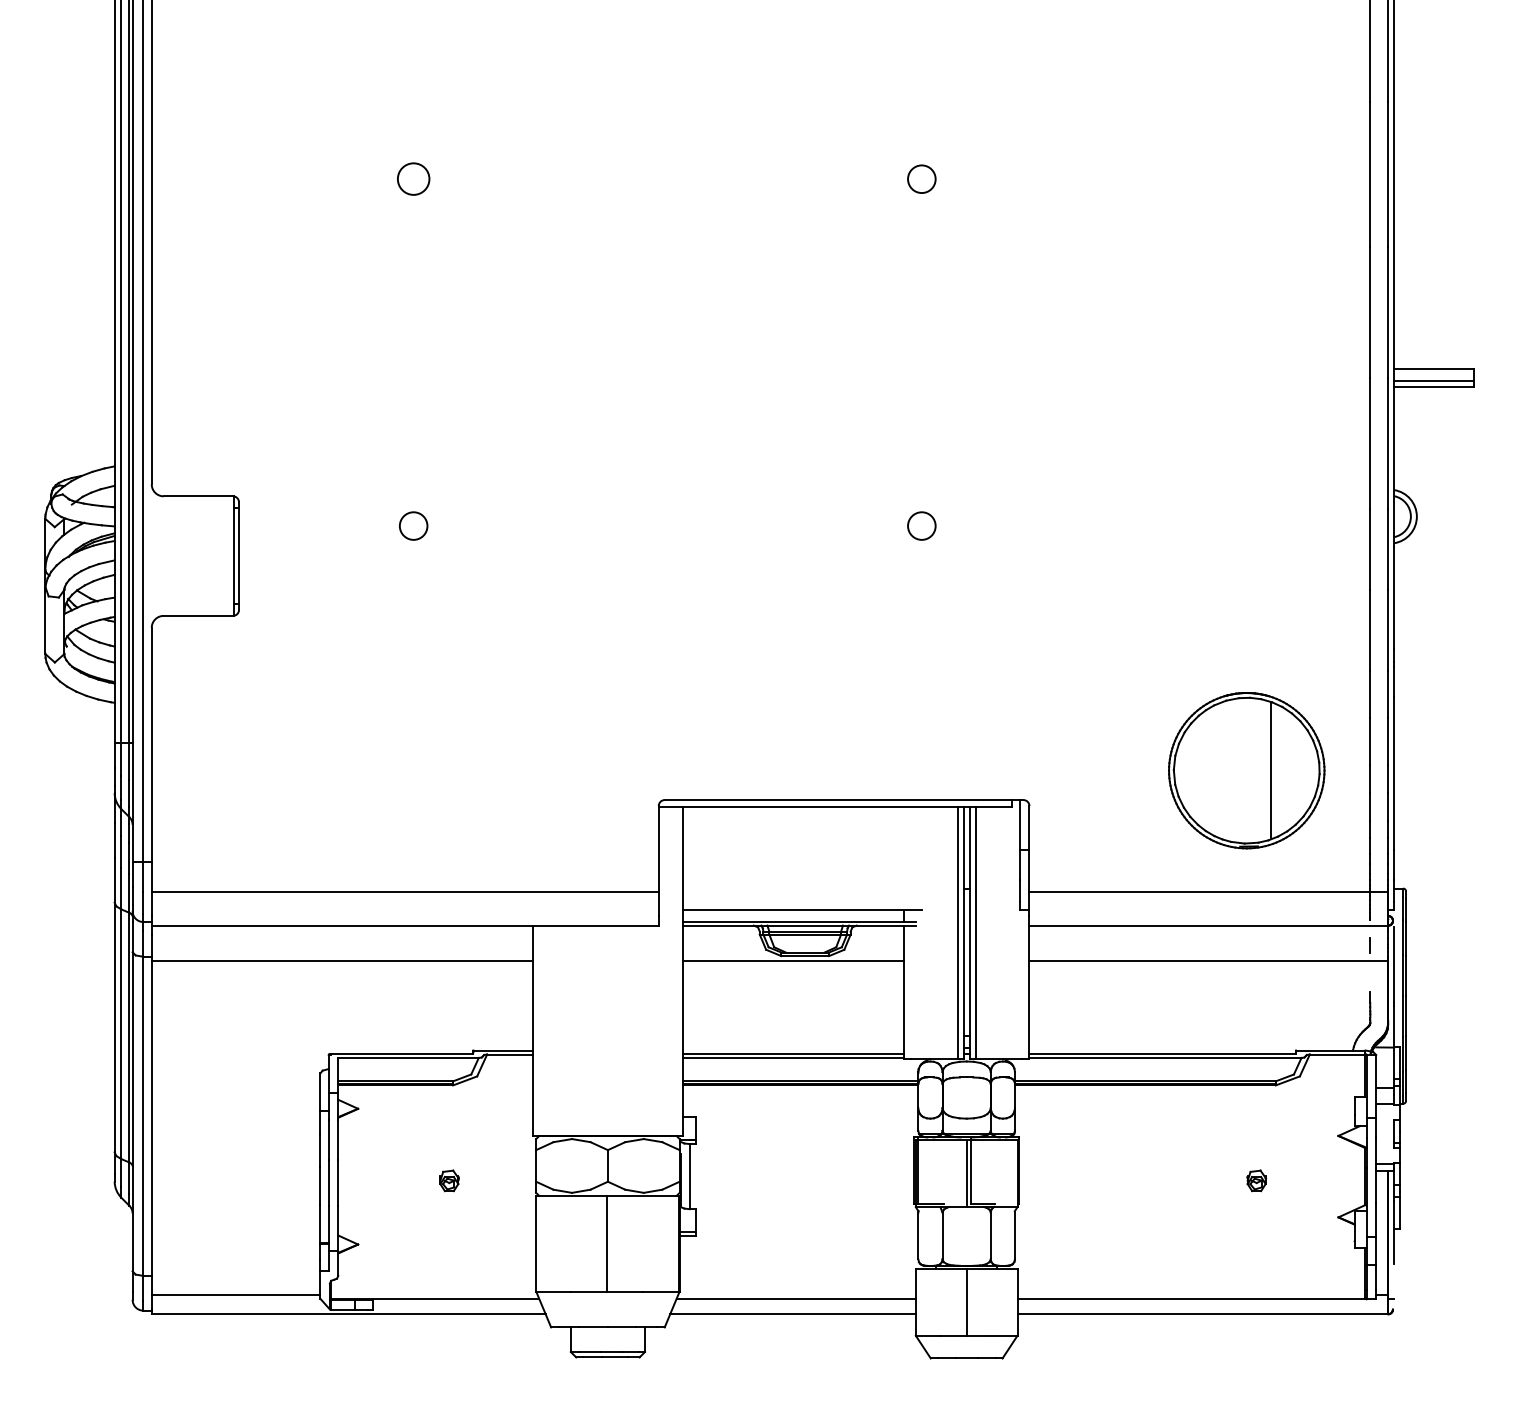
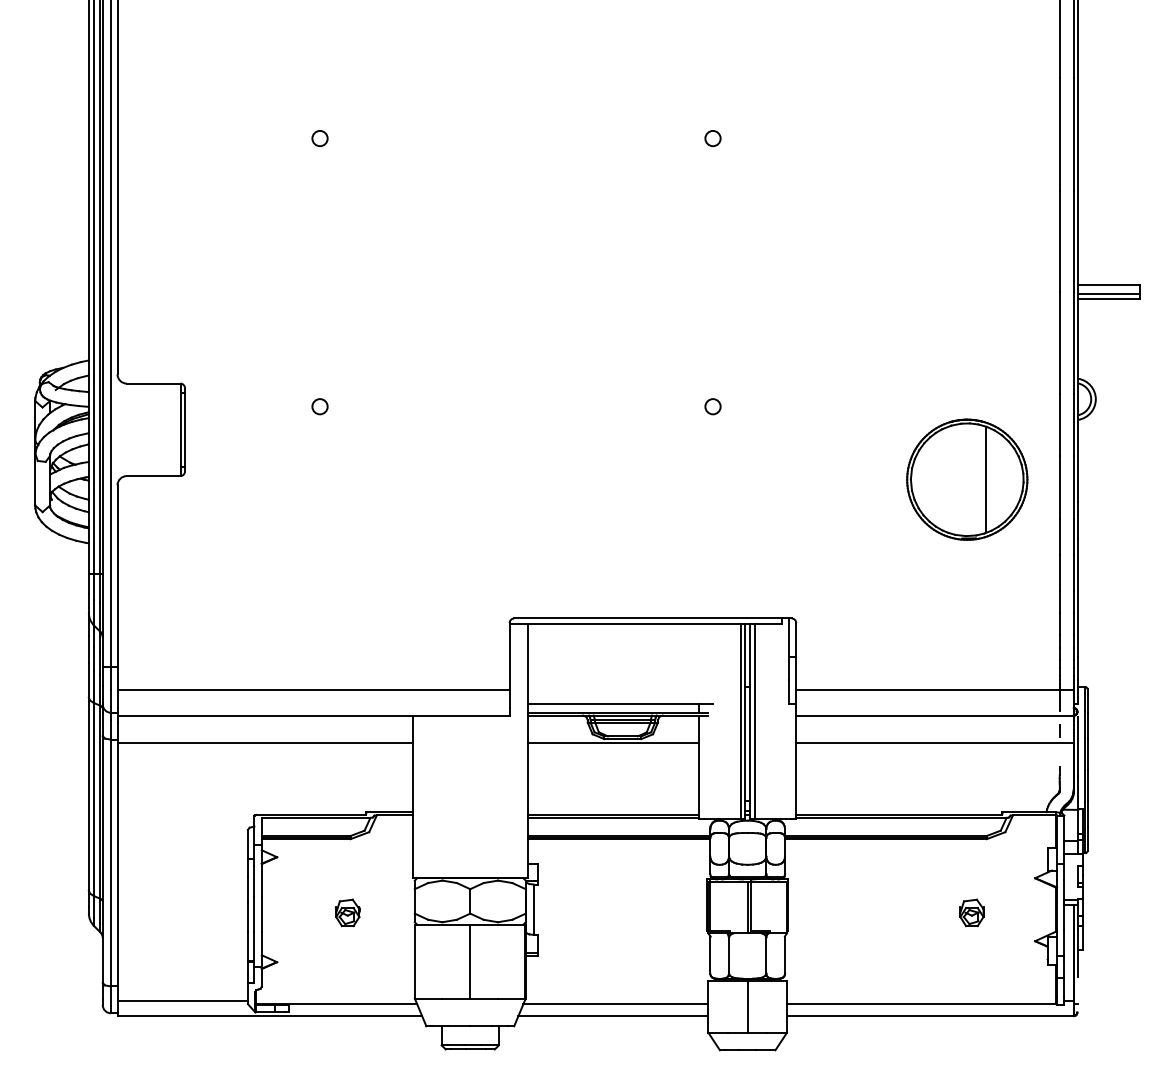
circle: (412, 179) -> (319, 138), size x0.62
circle: (921, 179) -> (712, 138), size x0.71
circle: (412, 525) -> (319, 406), size x0.71
circle: (921, 525) -> (712, 406), size x0.71
part: (1247, 770) -> (967, 479), moved
part: (449, 1180) -> (347, 912), size x1.67
part: (1256, 1180) -> (971, 912), size x1.67

